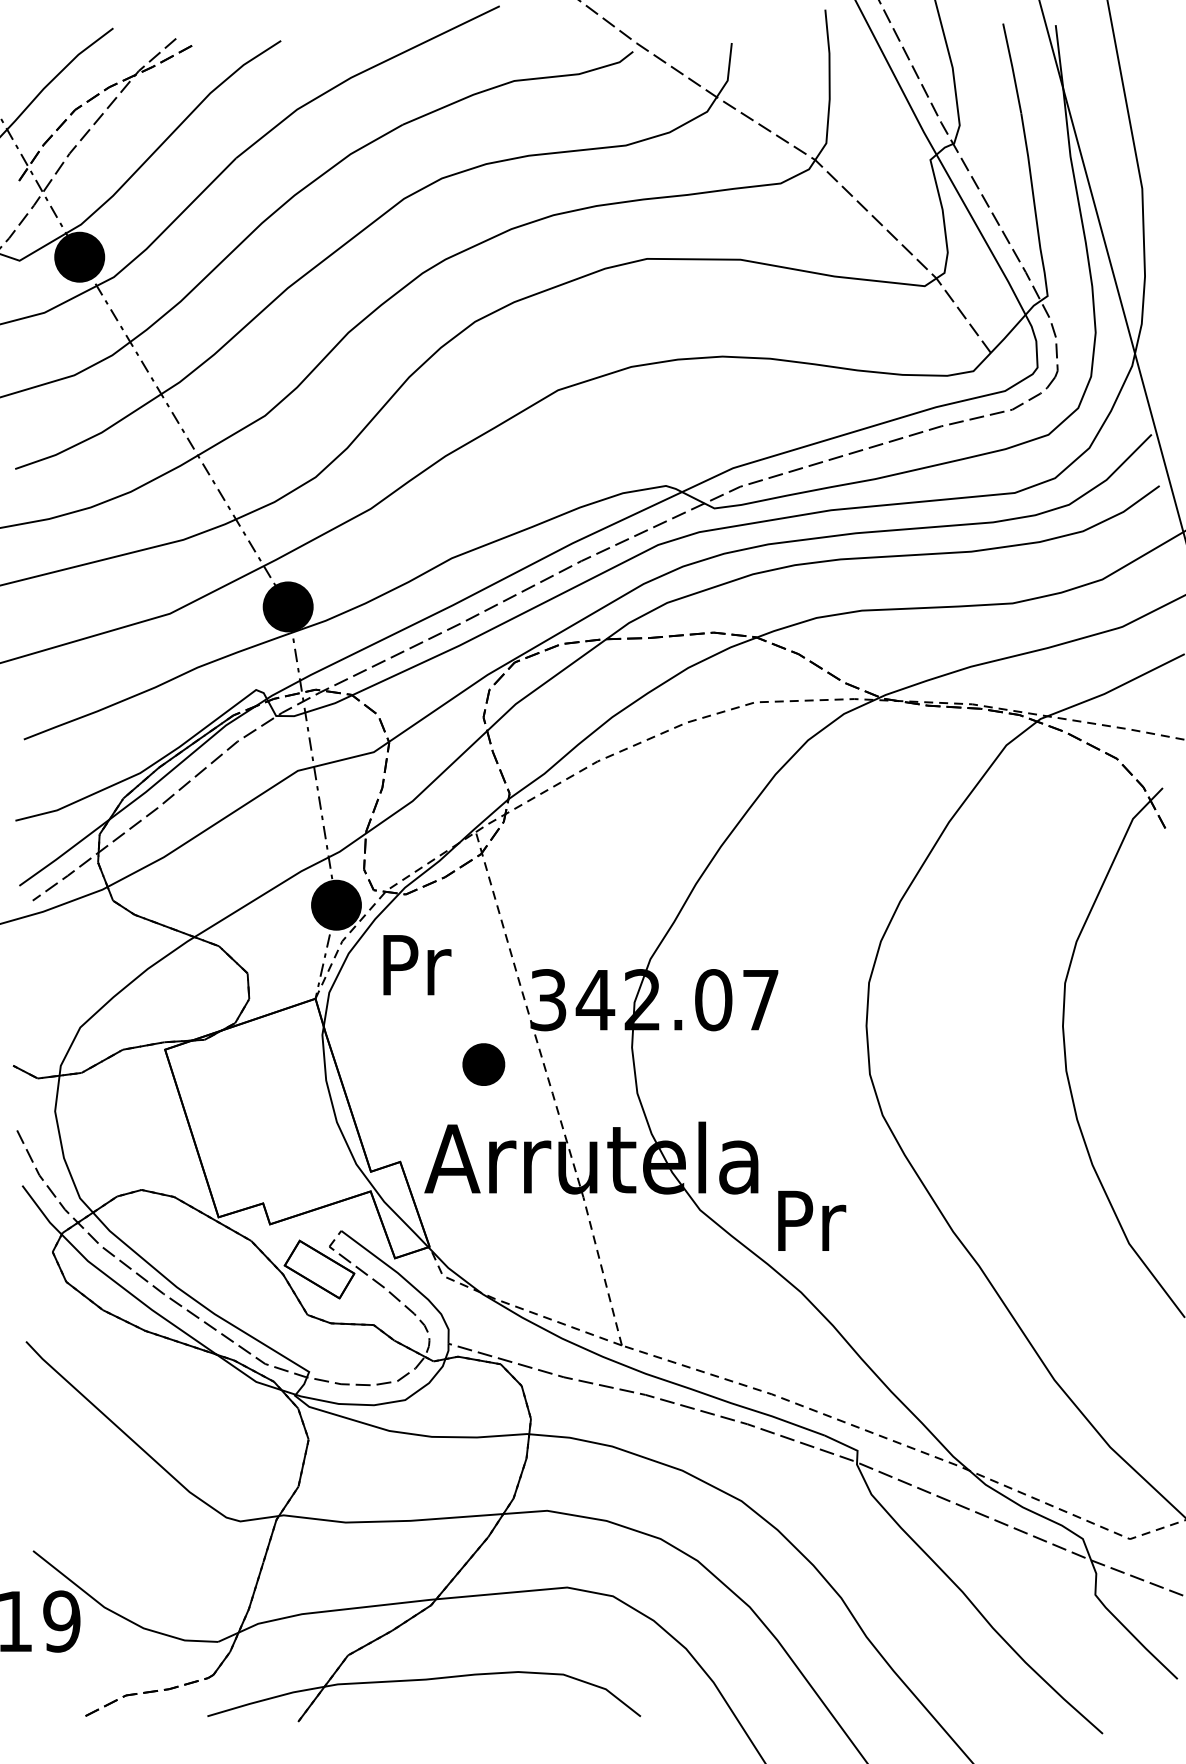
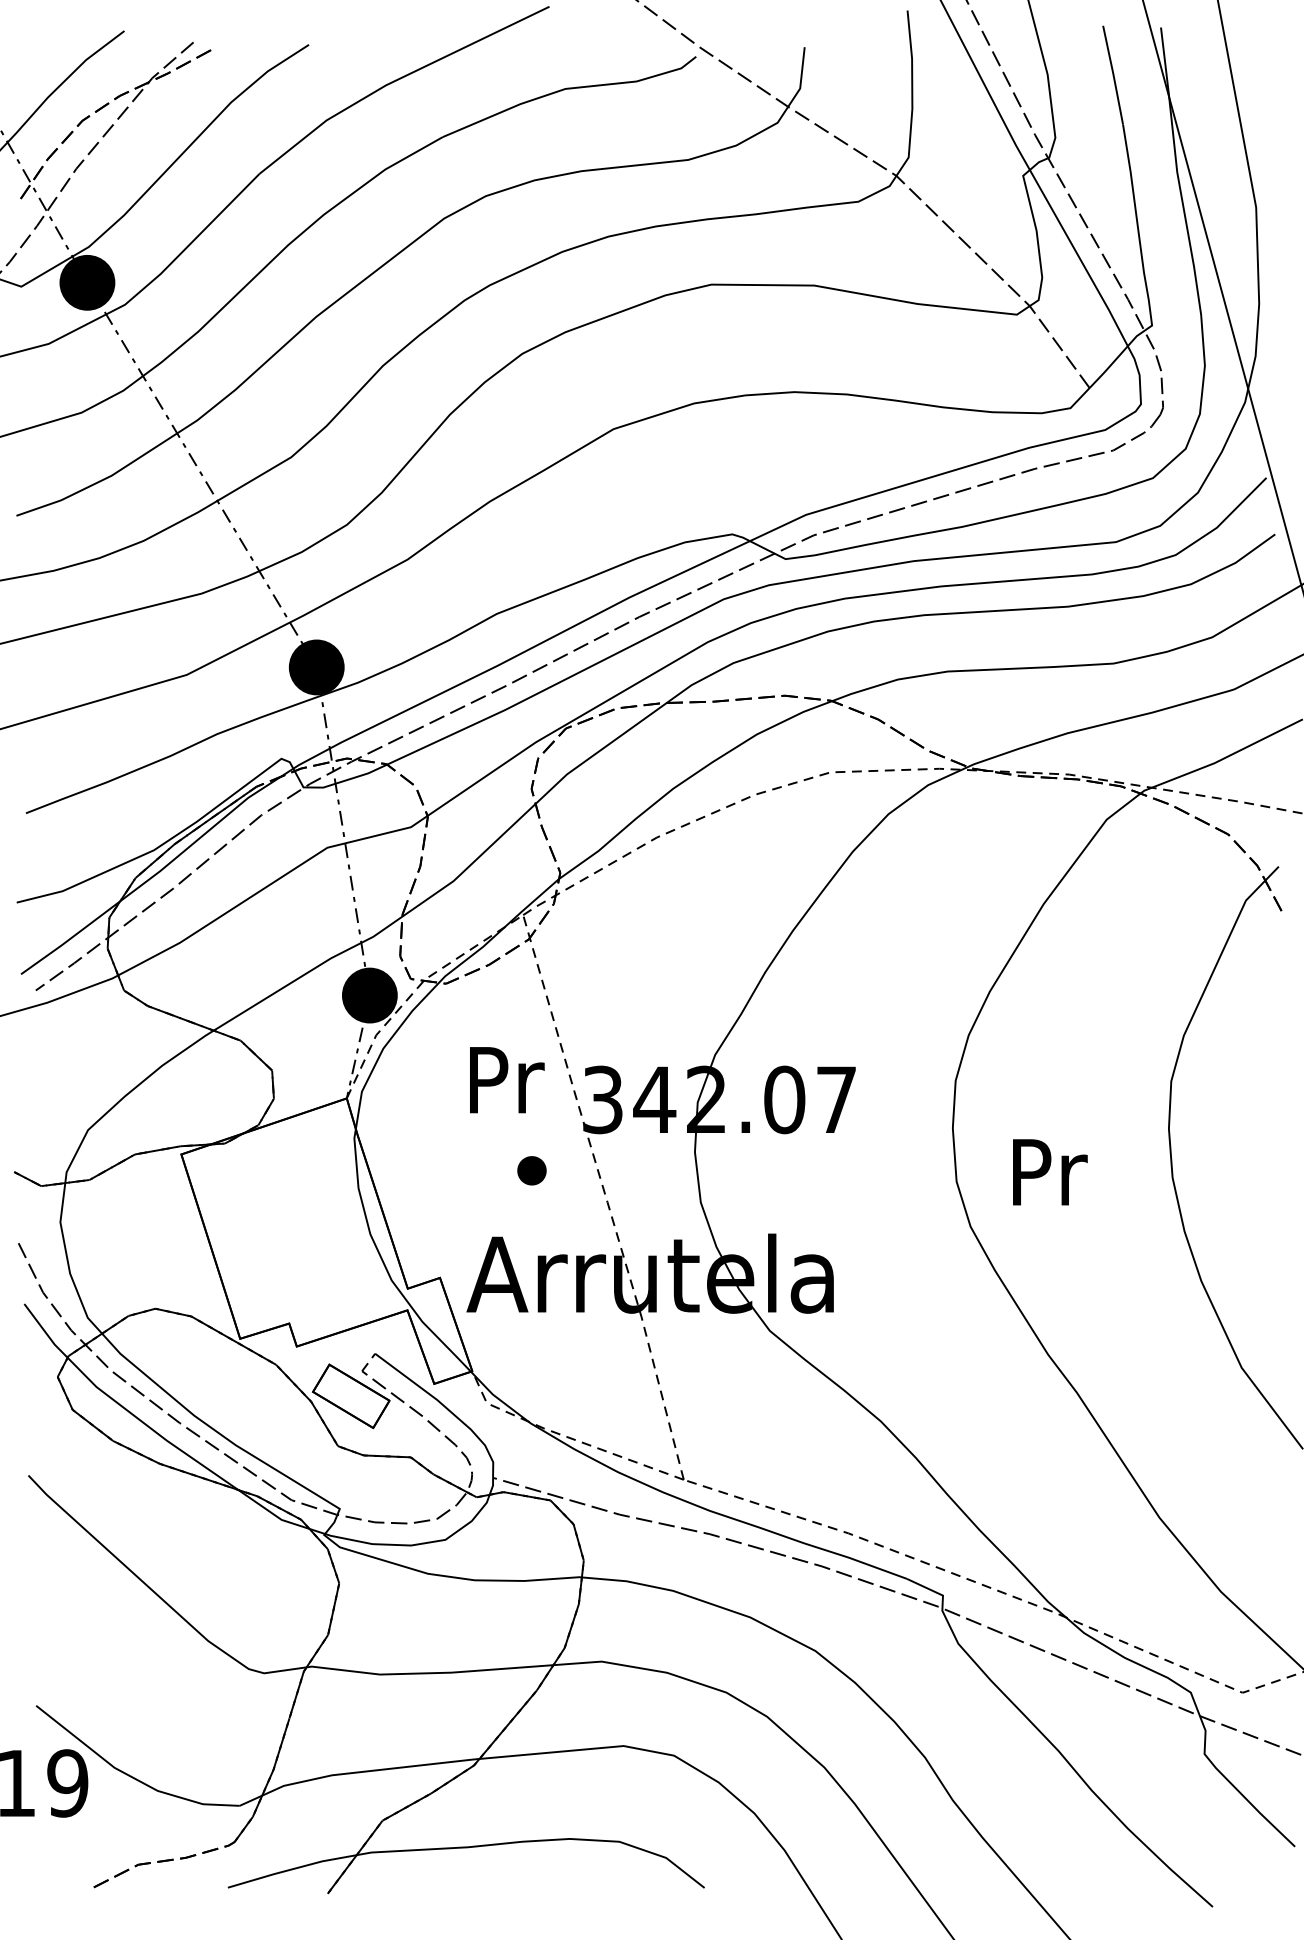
text: (417, 965) -> (507, 1080), moved
part: (483, 1064) -> (531, 1170), size x0.62
text: (812, 1220) -> (1050, 1171), moved

